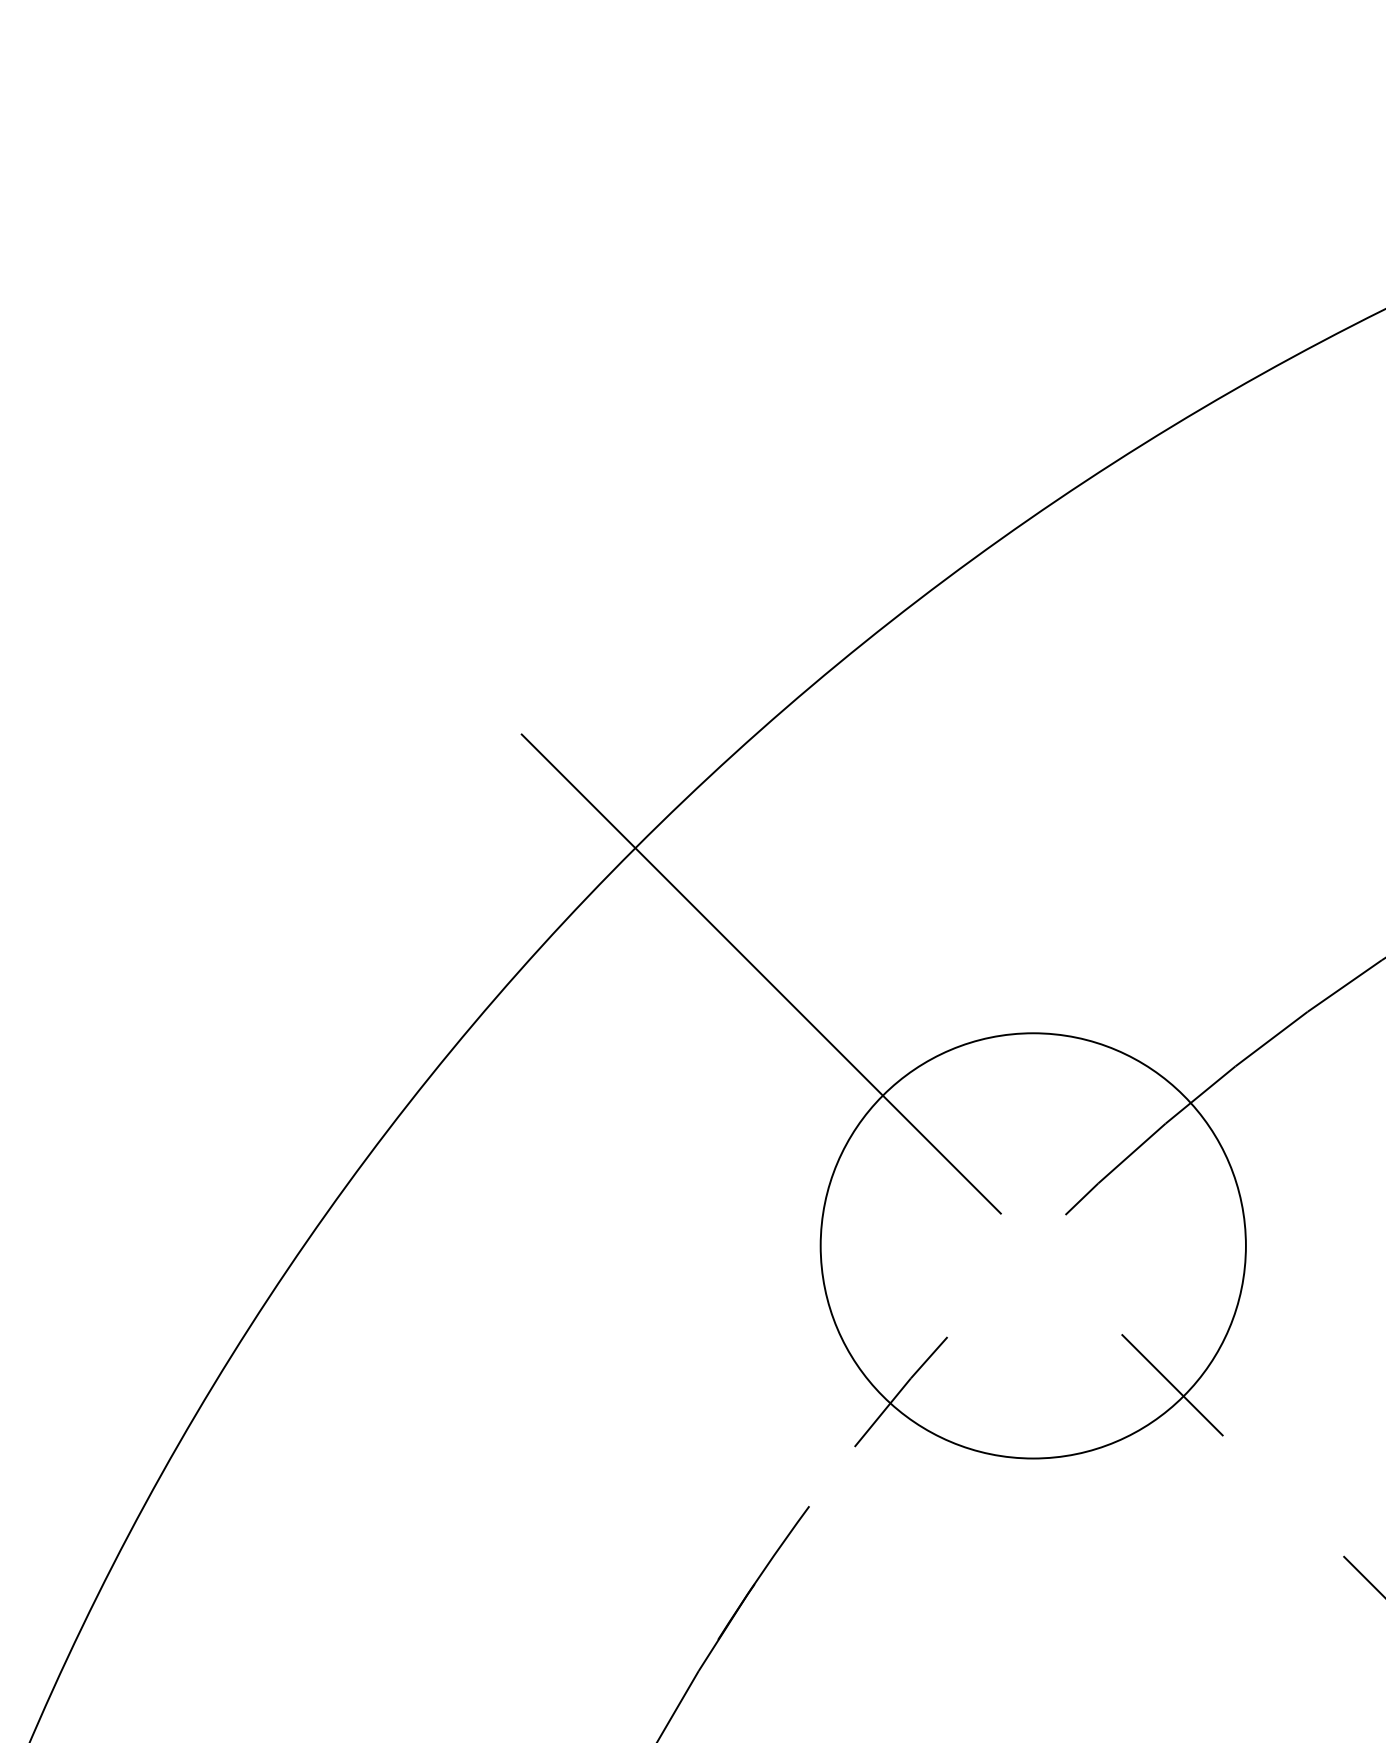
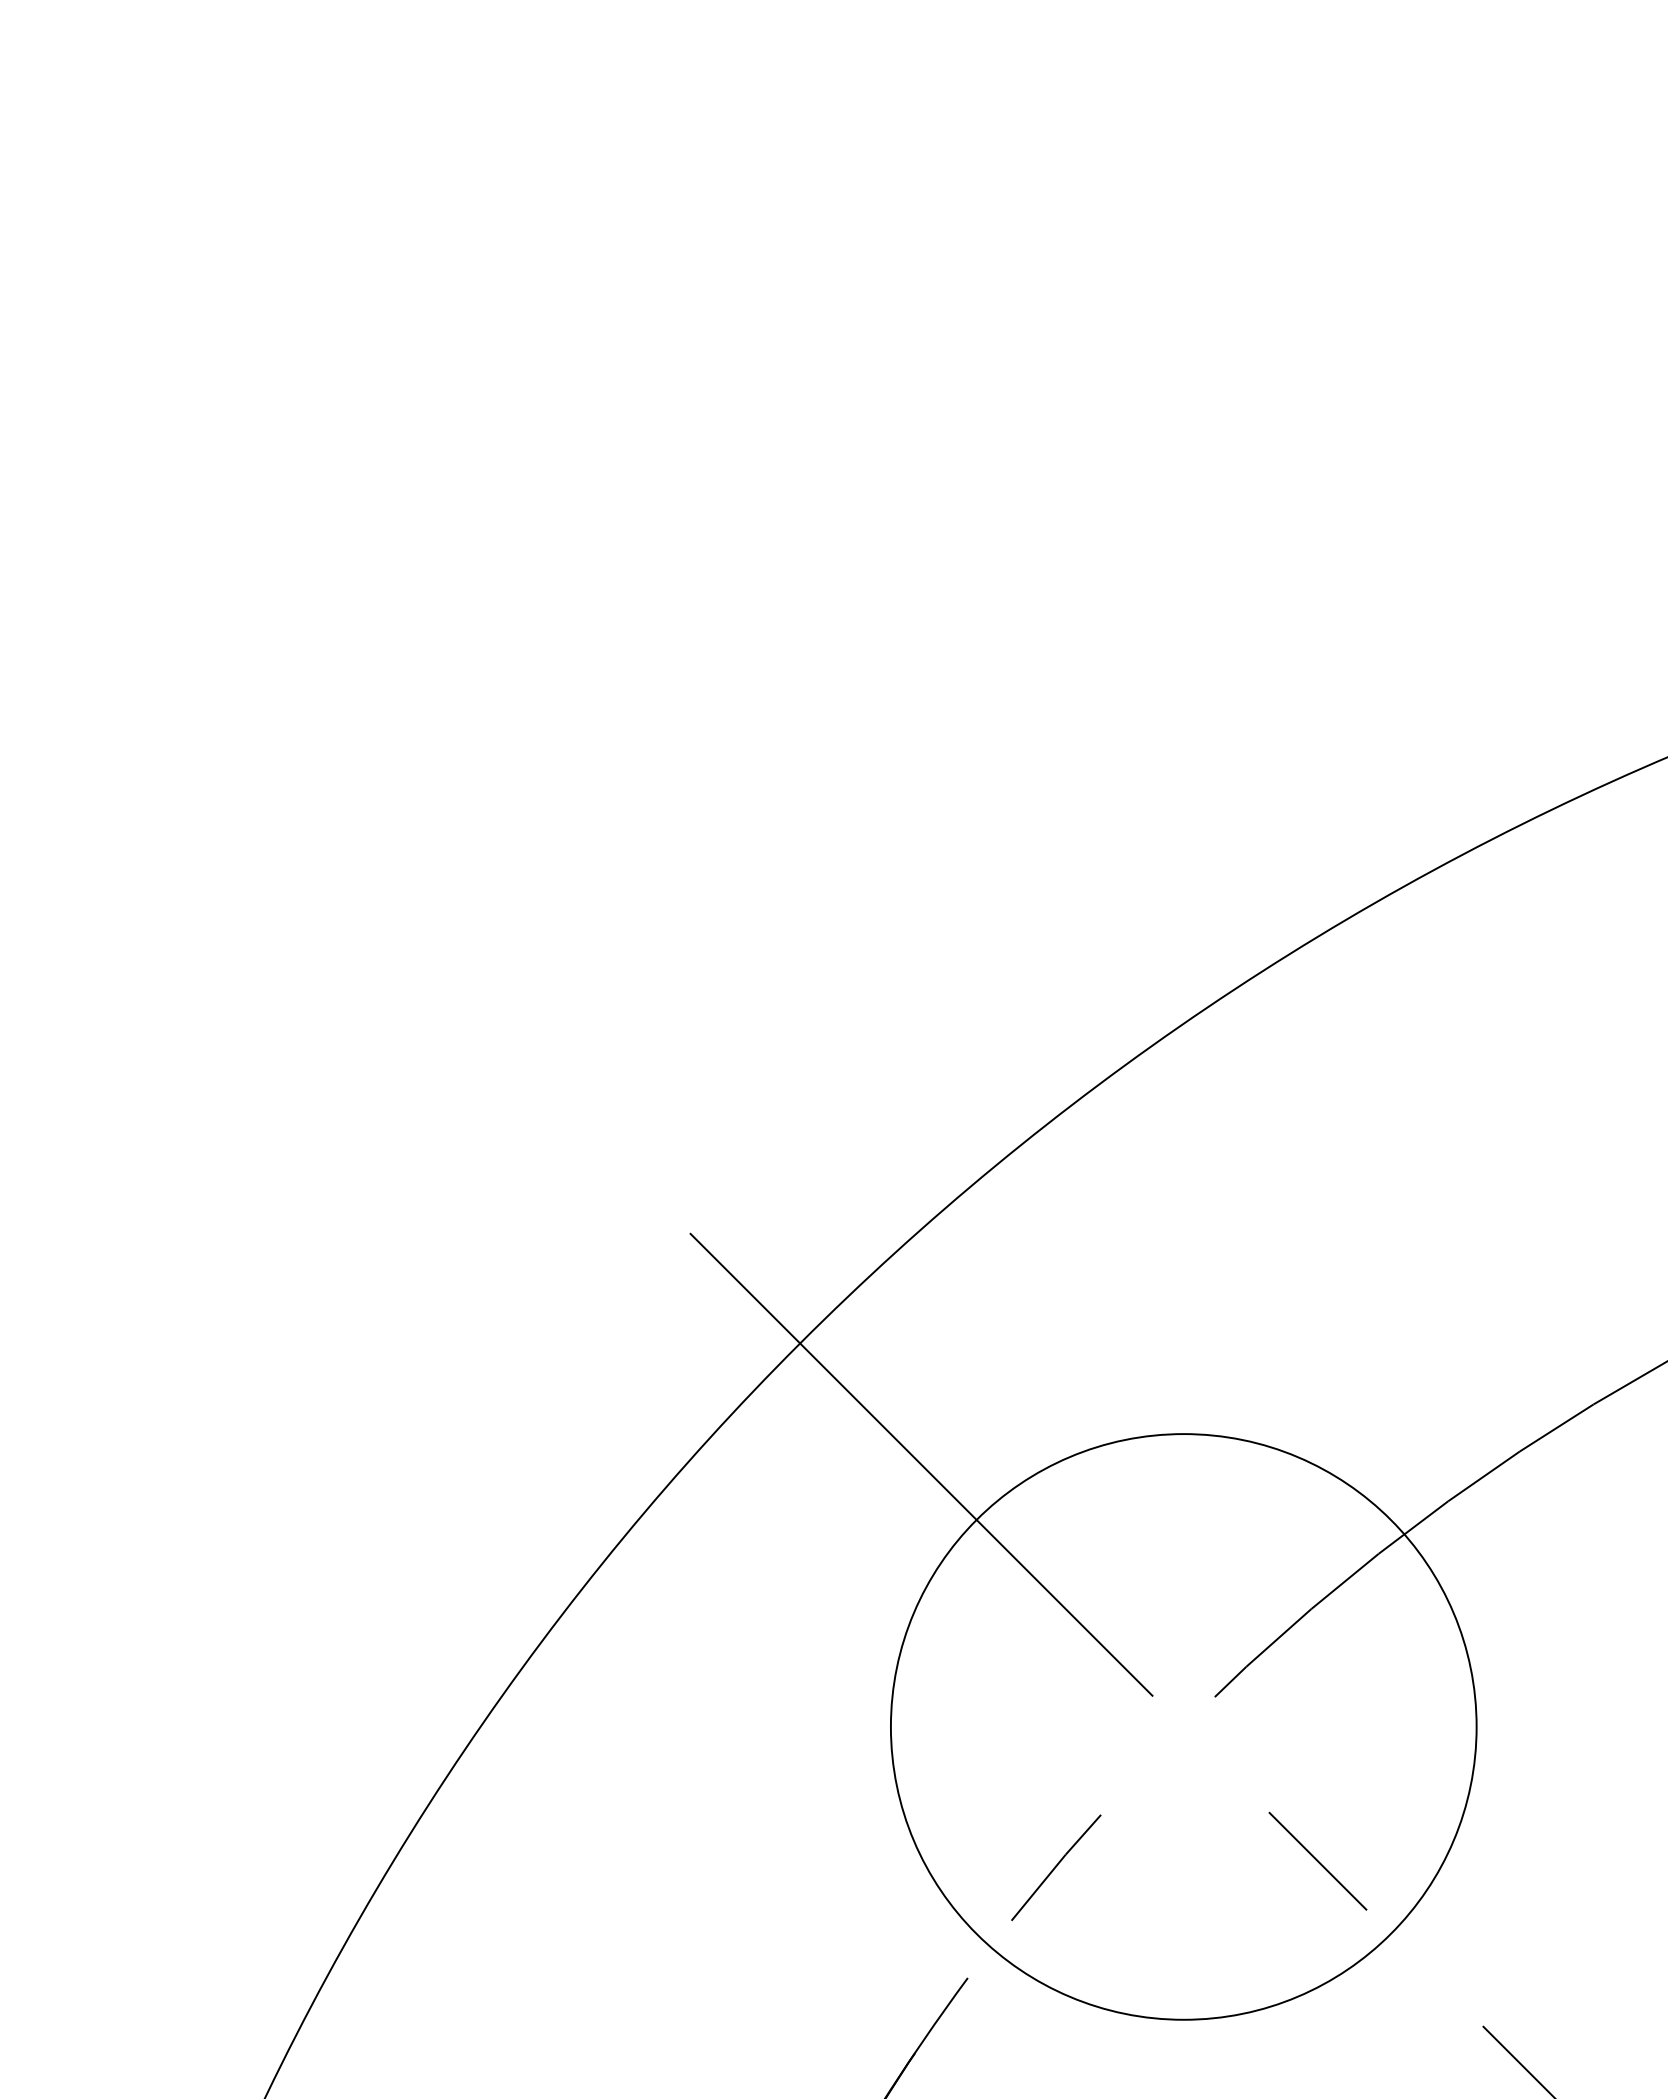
circle: (1033, 1245) -> (1183, 1726), size x1.43

